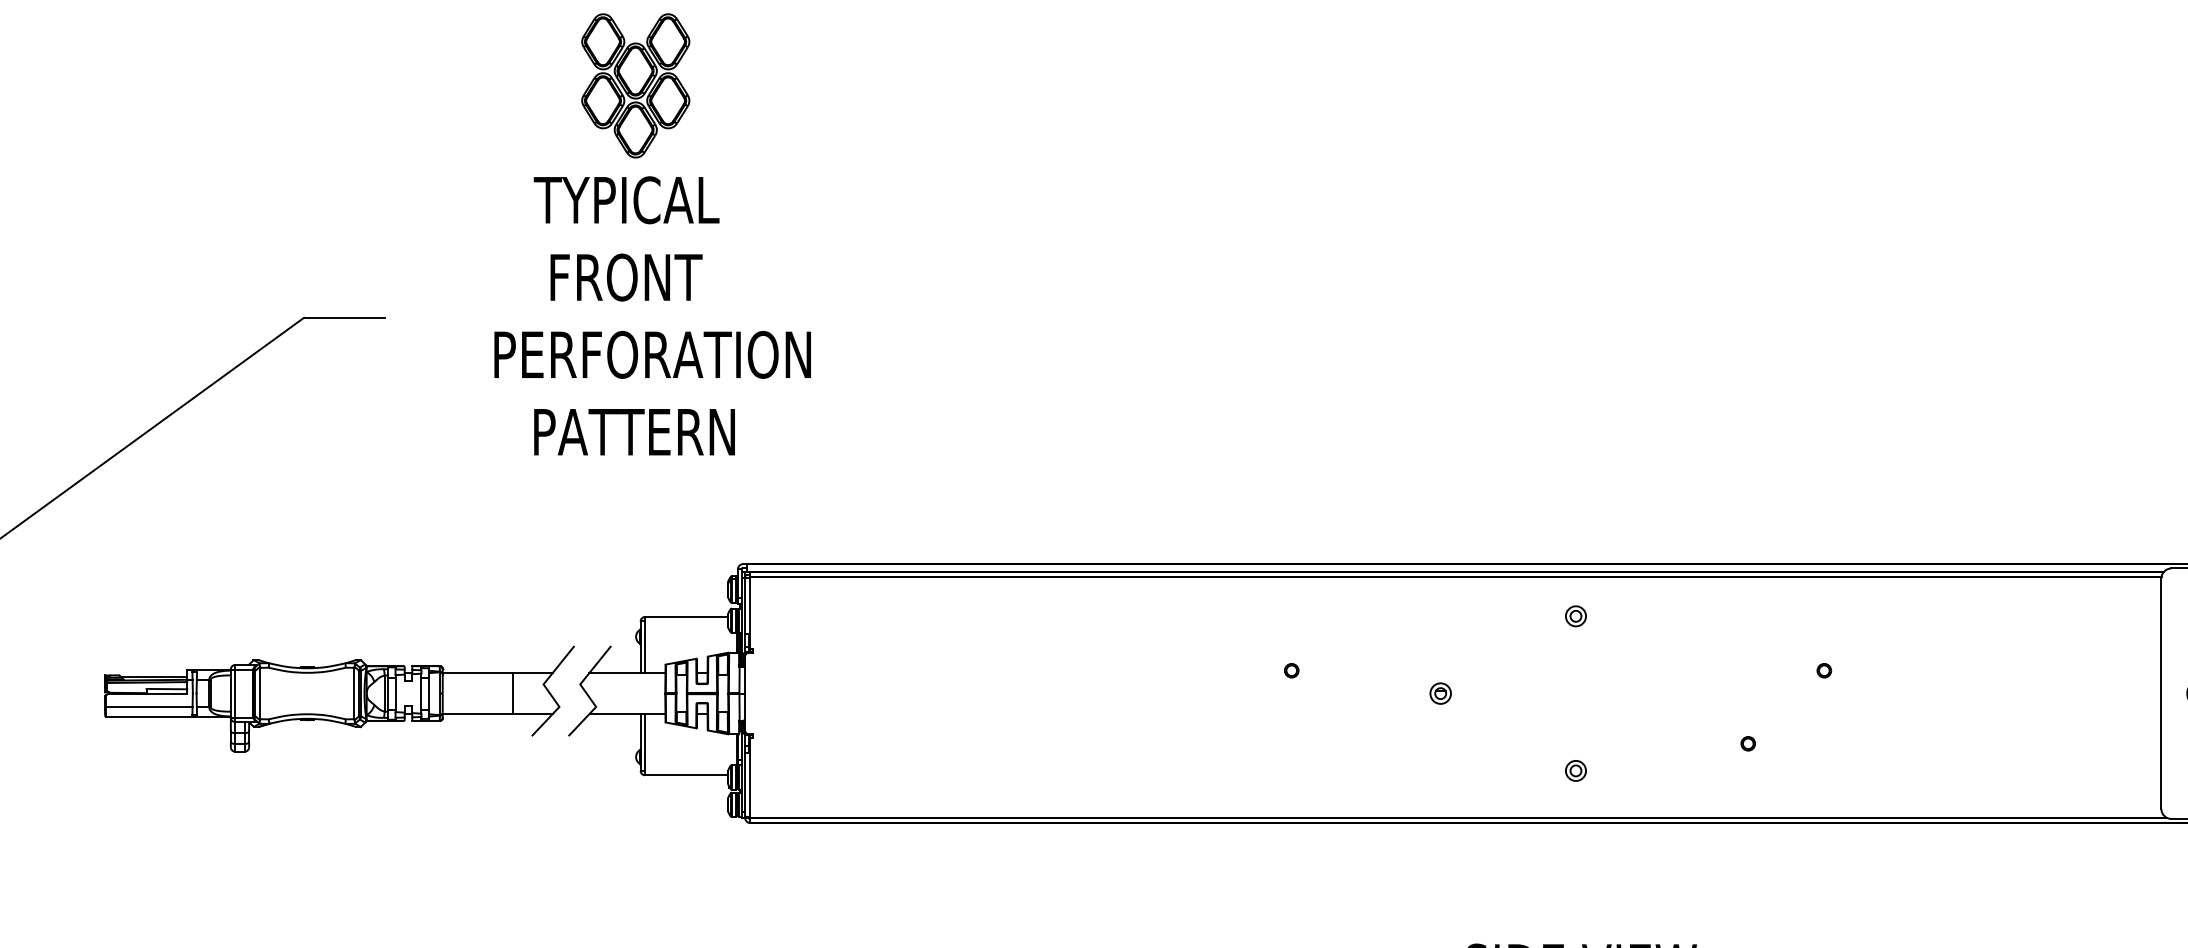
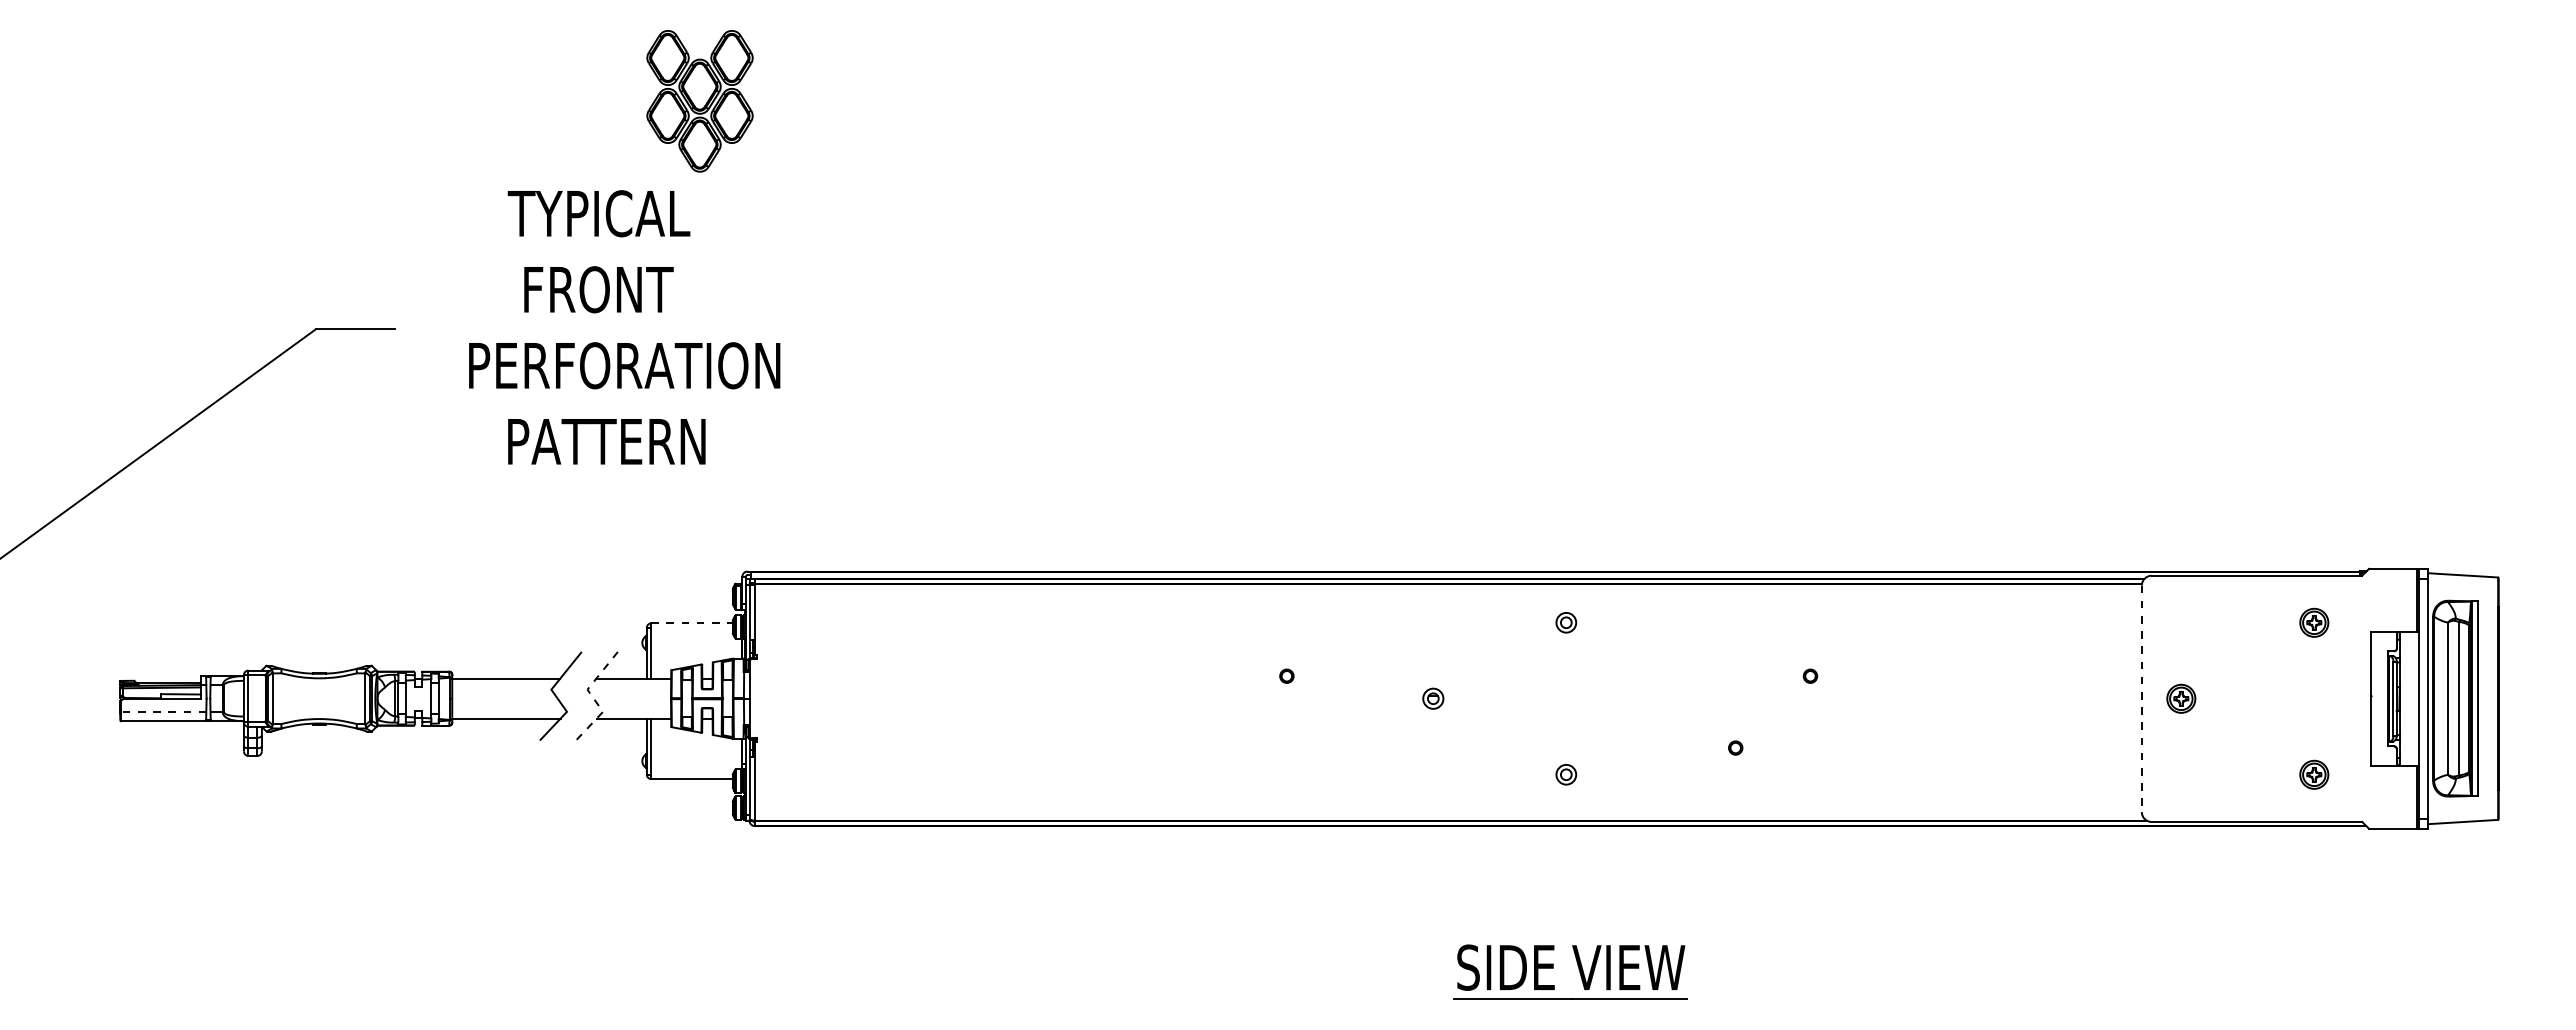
part: (635, 86) -> (699, 101), moved
text: (652, 315) -> (624, 327), moved
line: (686, 617) -> (691, 623), solid -> dashed
line: (586, 692) -> (593, 697), solid -> dashed
line: (513, 693) -> (521, 698), removed
line: (2161, 694) -> (2141, 699), solid -> dashed
line: (148, 706) -> (162, 711), solid -> dashed

